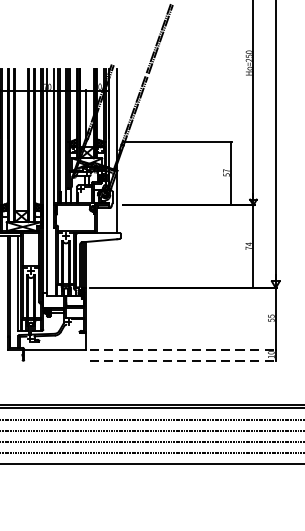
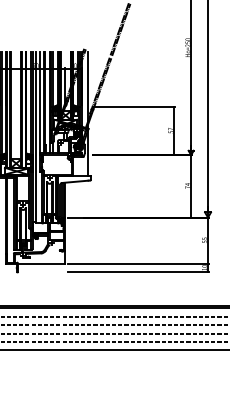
line: (183, 348) -> (138, 263), dashed -> solid
line: (183, 360) -> (138, 272), dashed -> solid

